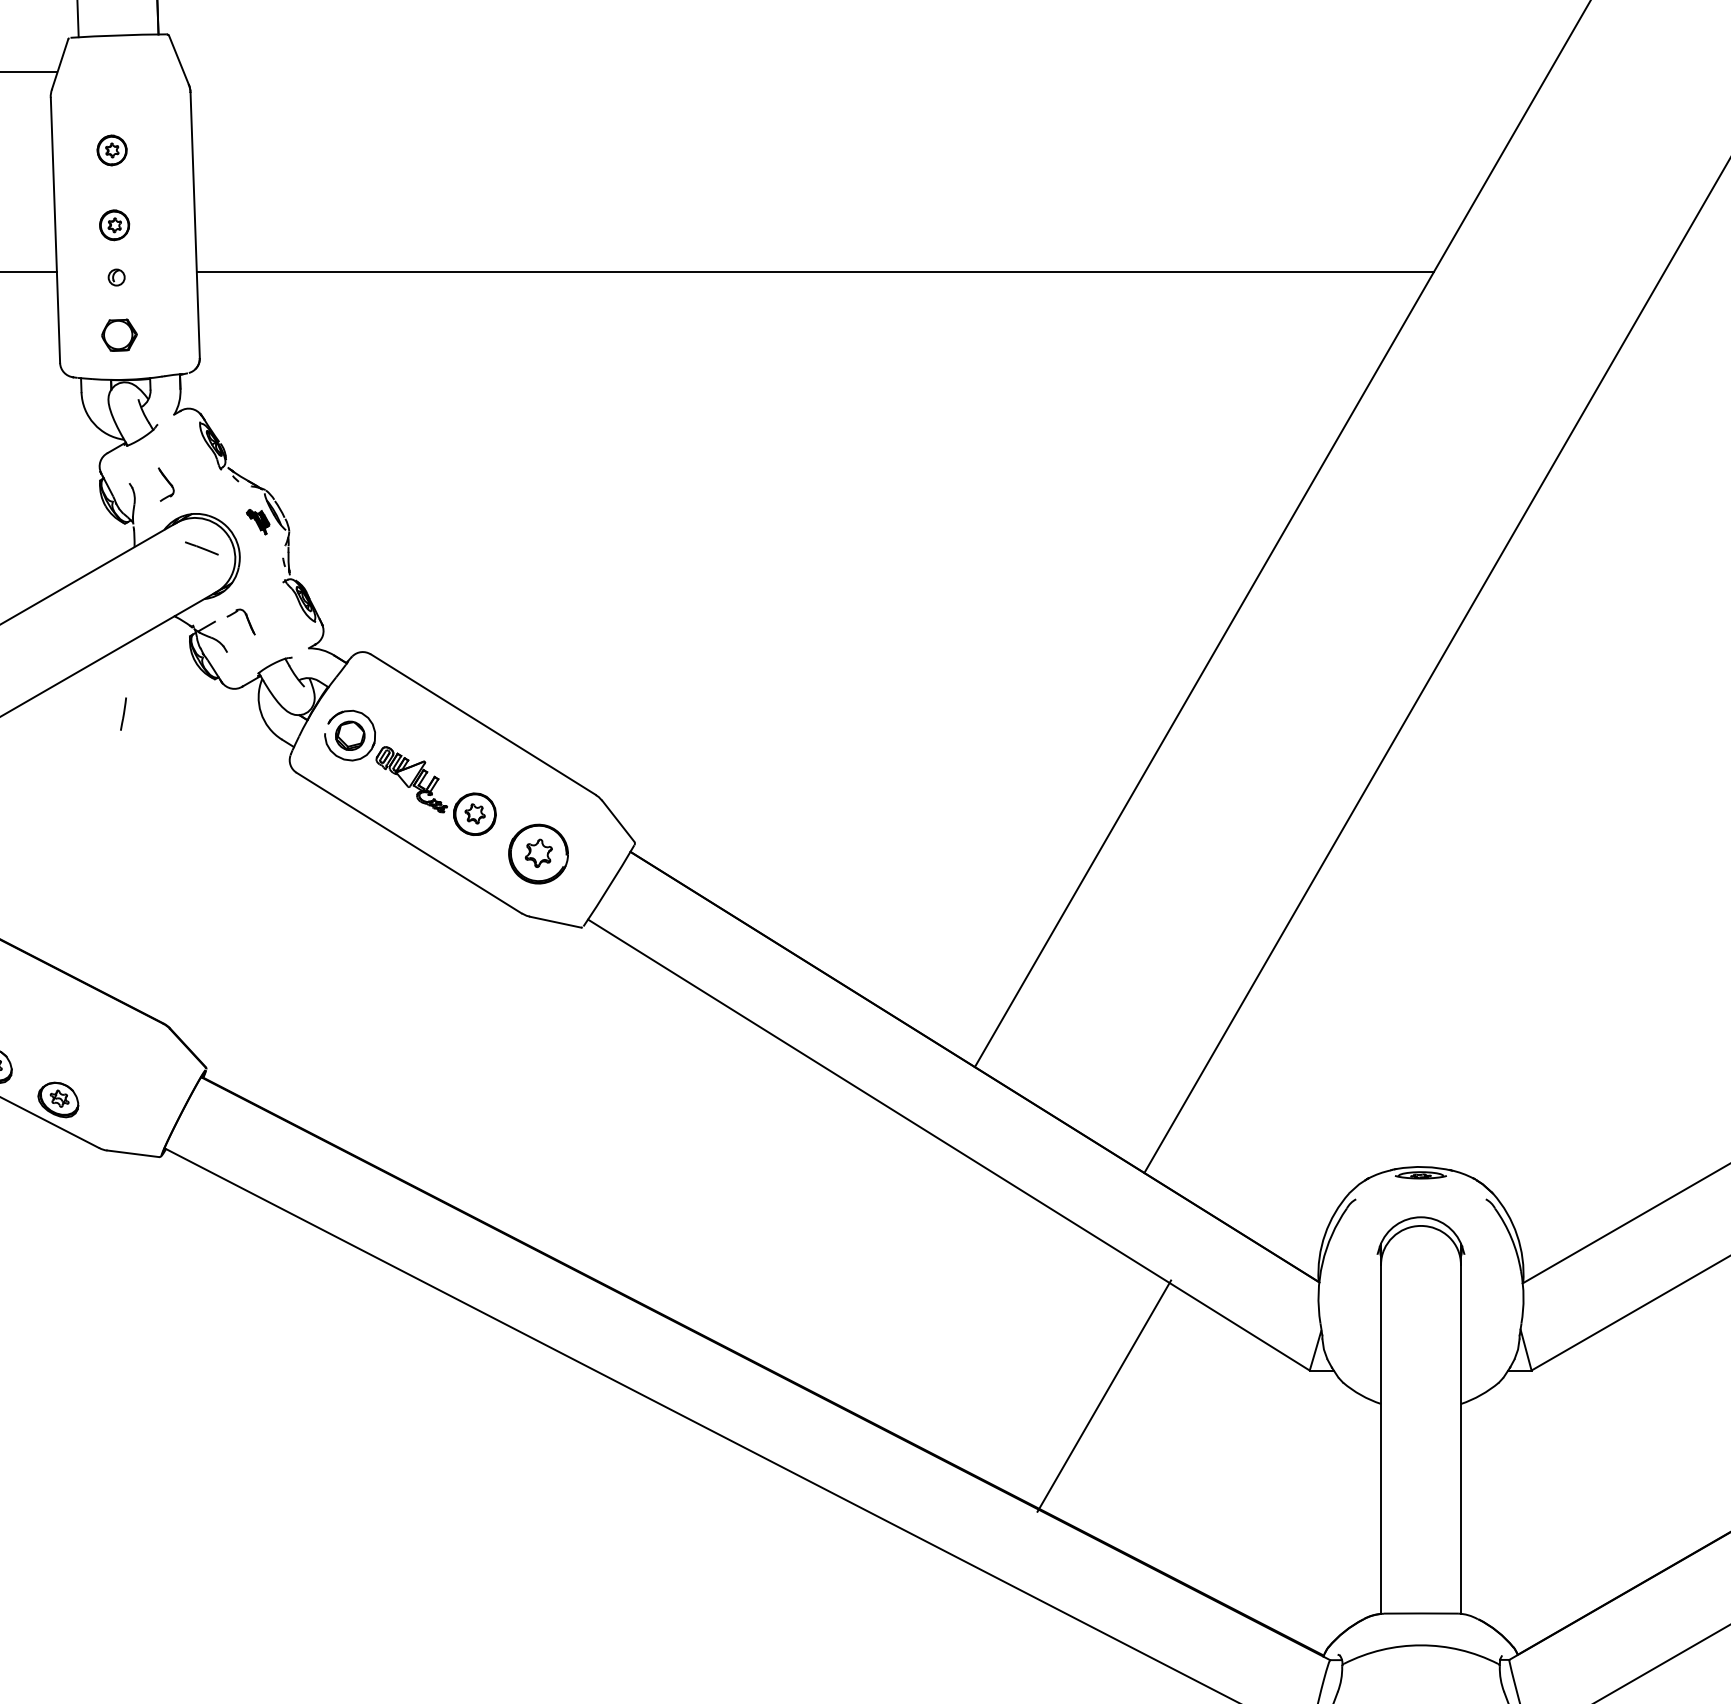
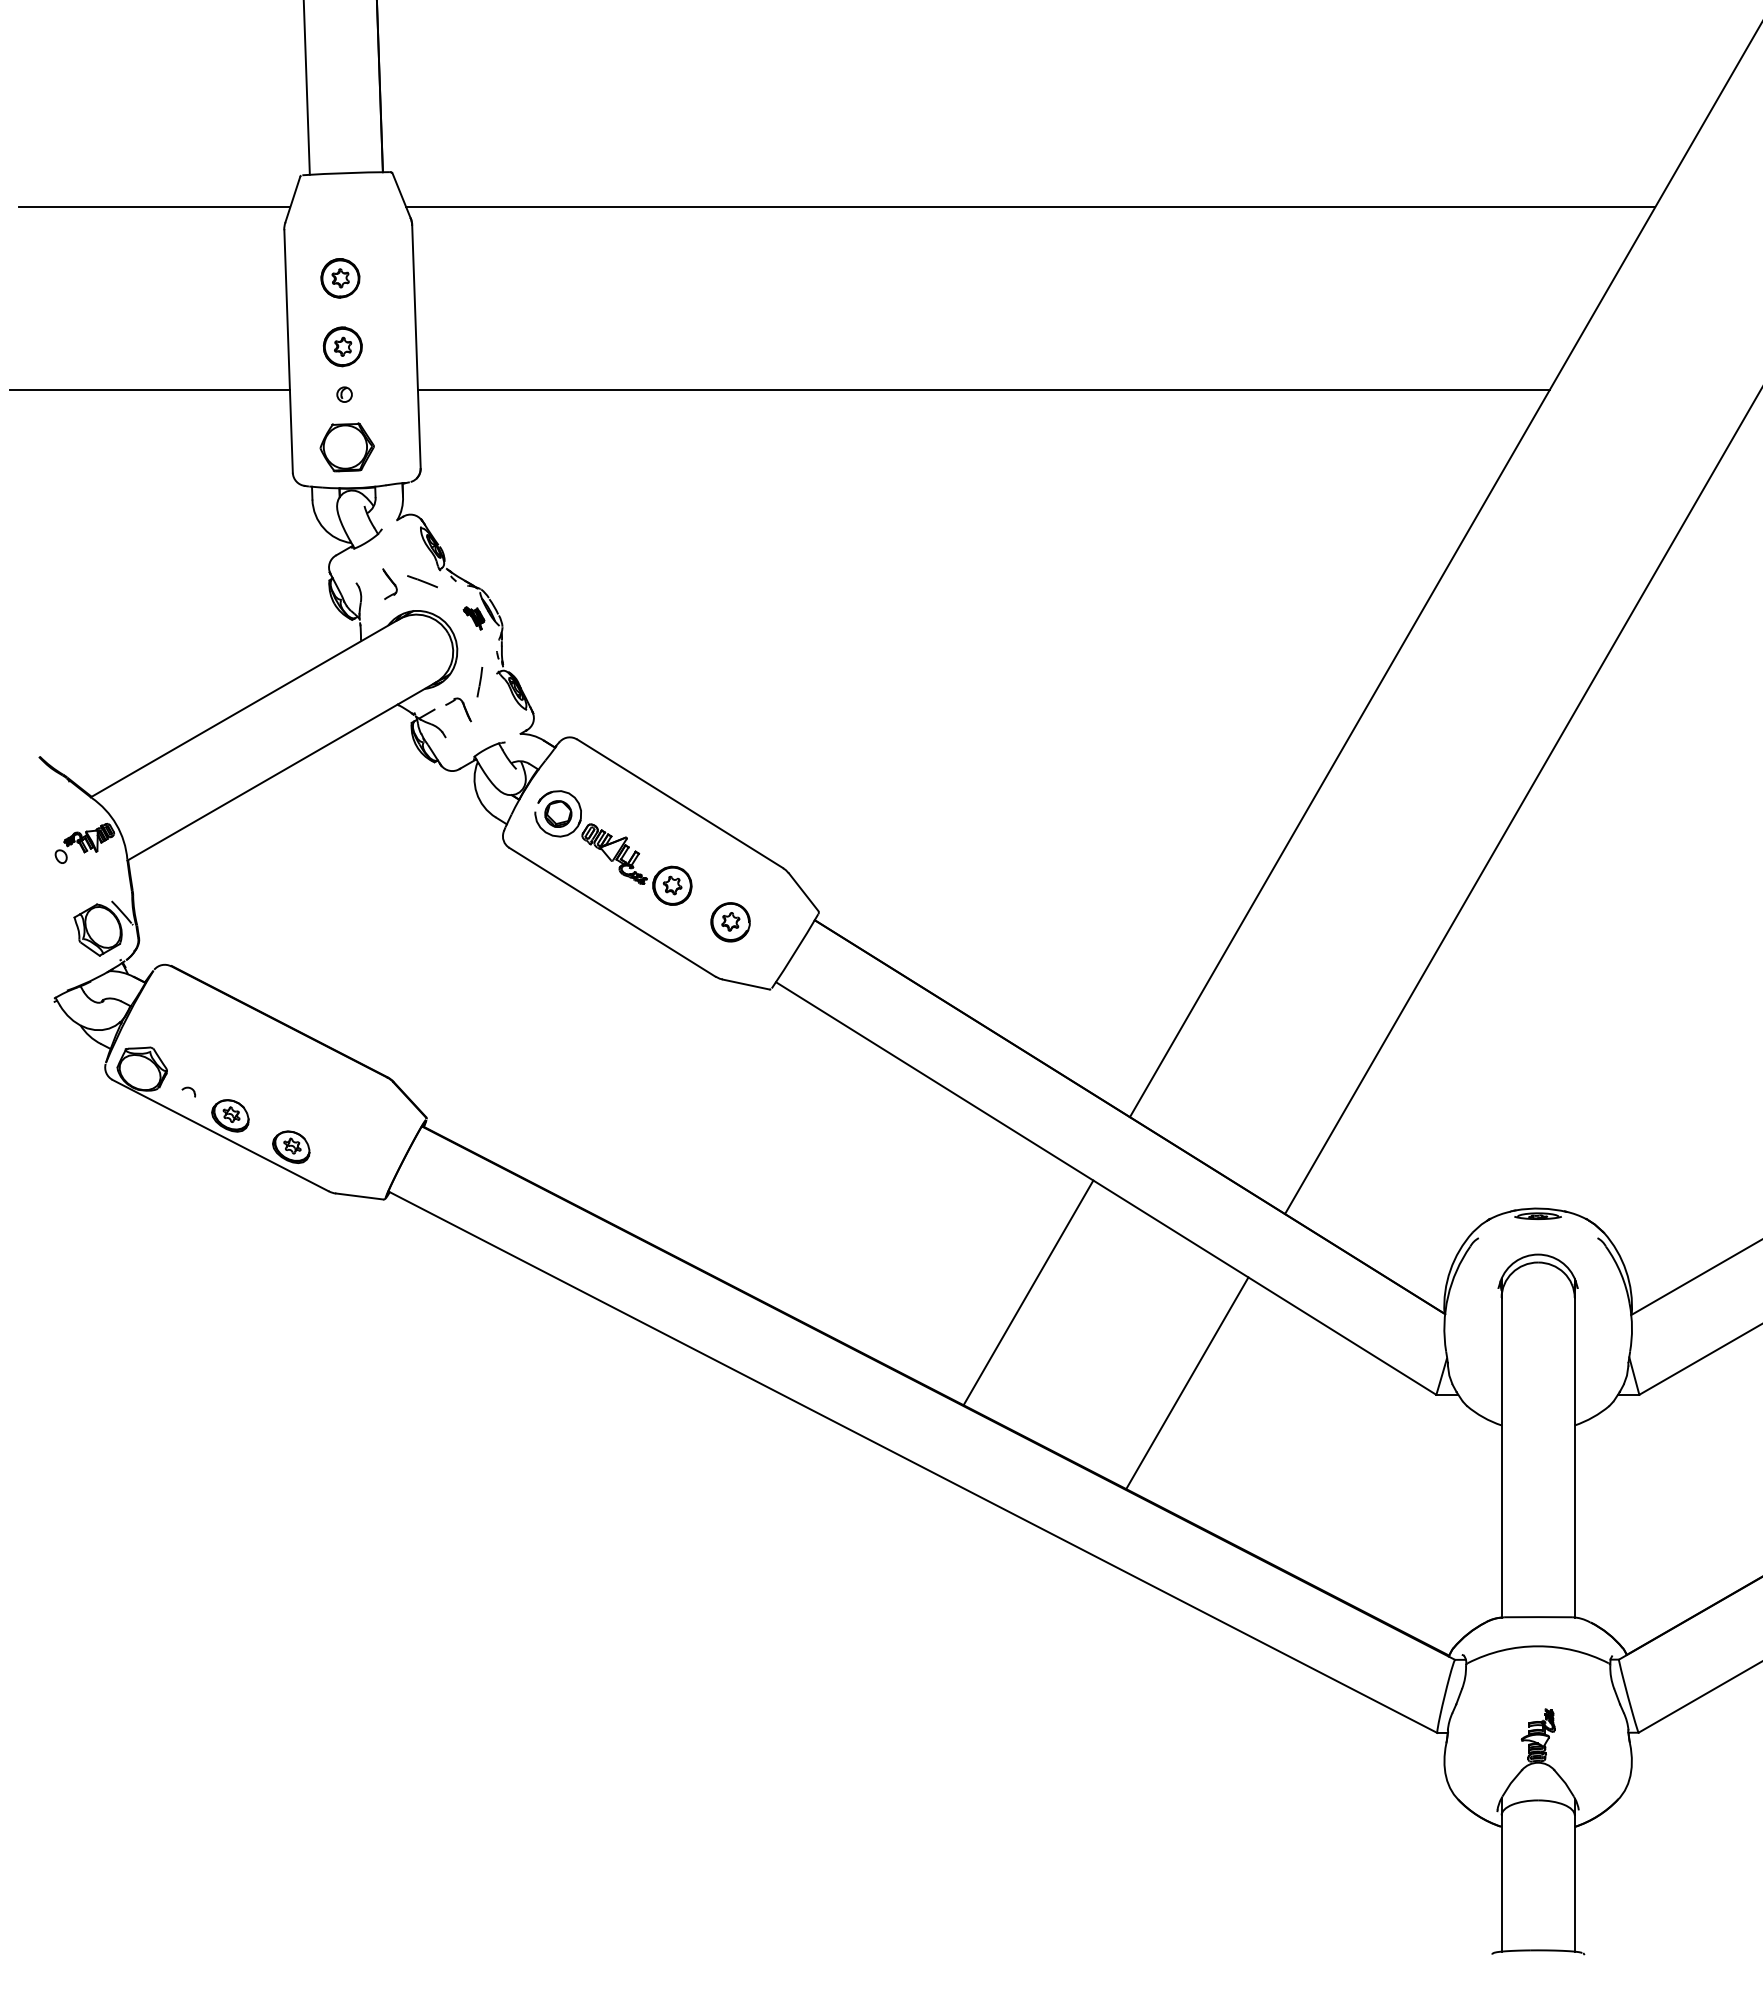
line: (866, 73) -> (1030, 207), added
part: (112, 150) -> (340, 278), size x1.43
part: (114, 224) -> (342, 346), size x1.43
part: (118, 335) -> (346, 447), size x1.67
line: (201, 548) -> (422, 581), moved
line: (123, 714) -> (479, 682), moved
part: (538, 854) -> (730, 922), size x0.71
line: (864, 1258) -> (1028, 1292), added
line: (1104, 1396) -> (1187, 1383), moved

